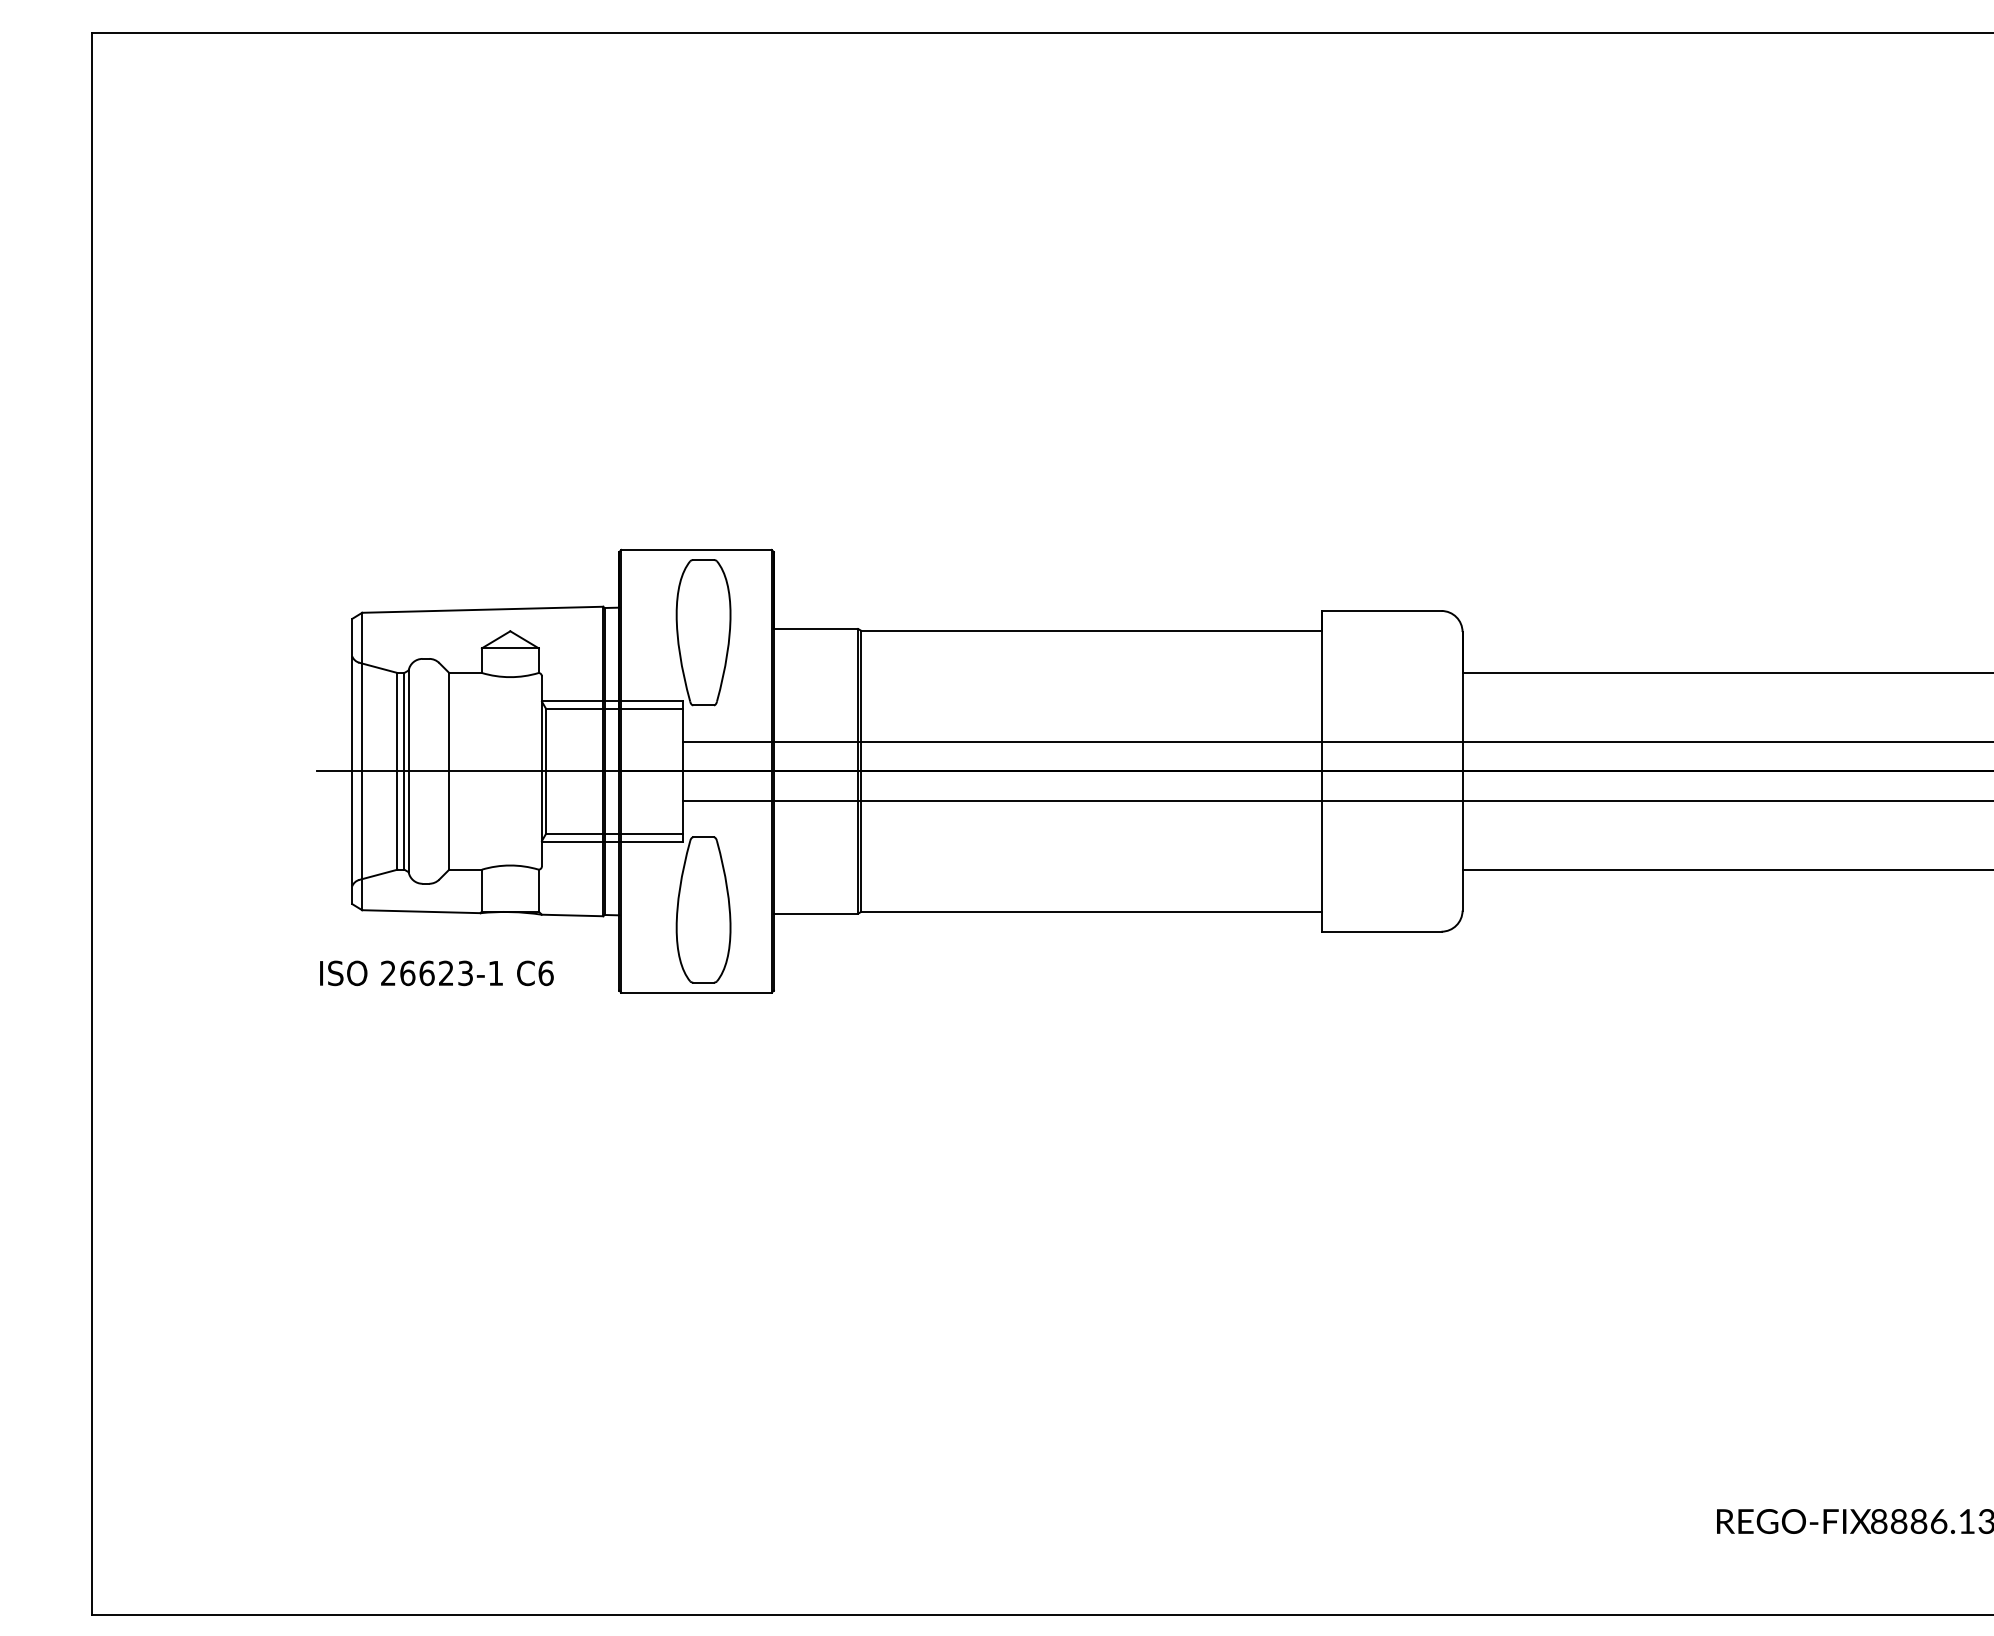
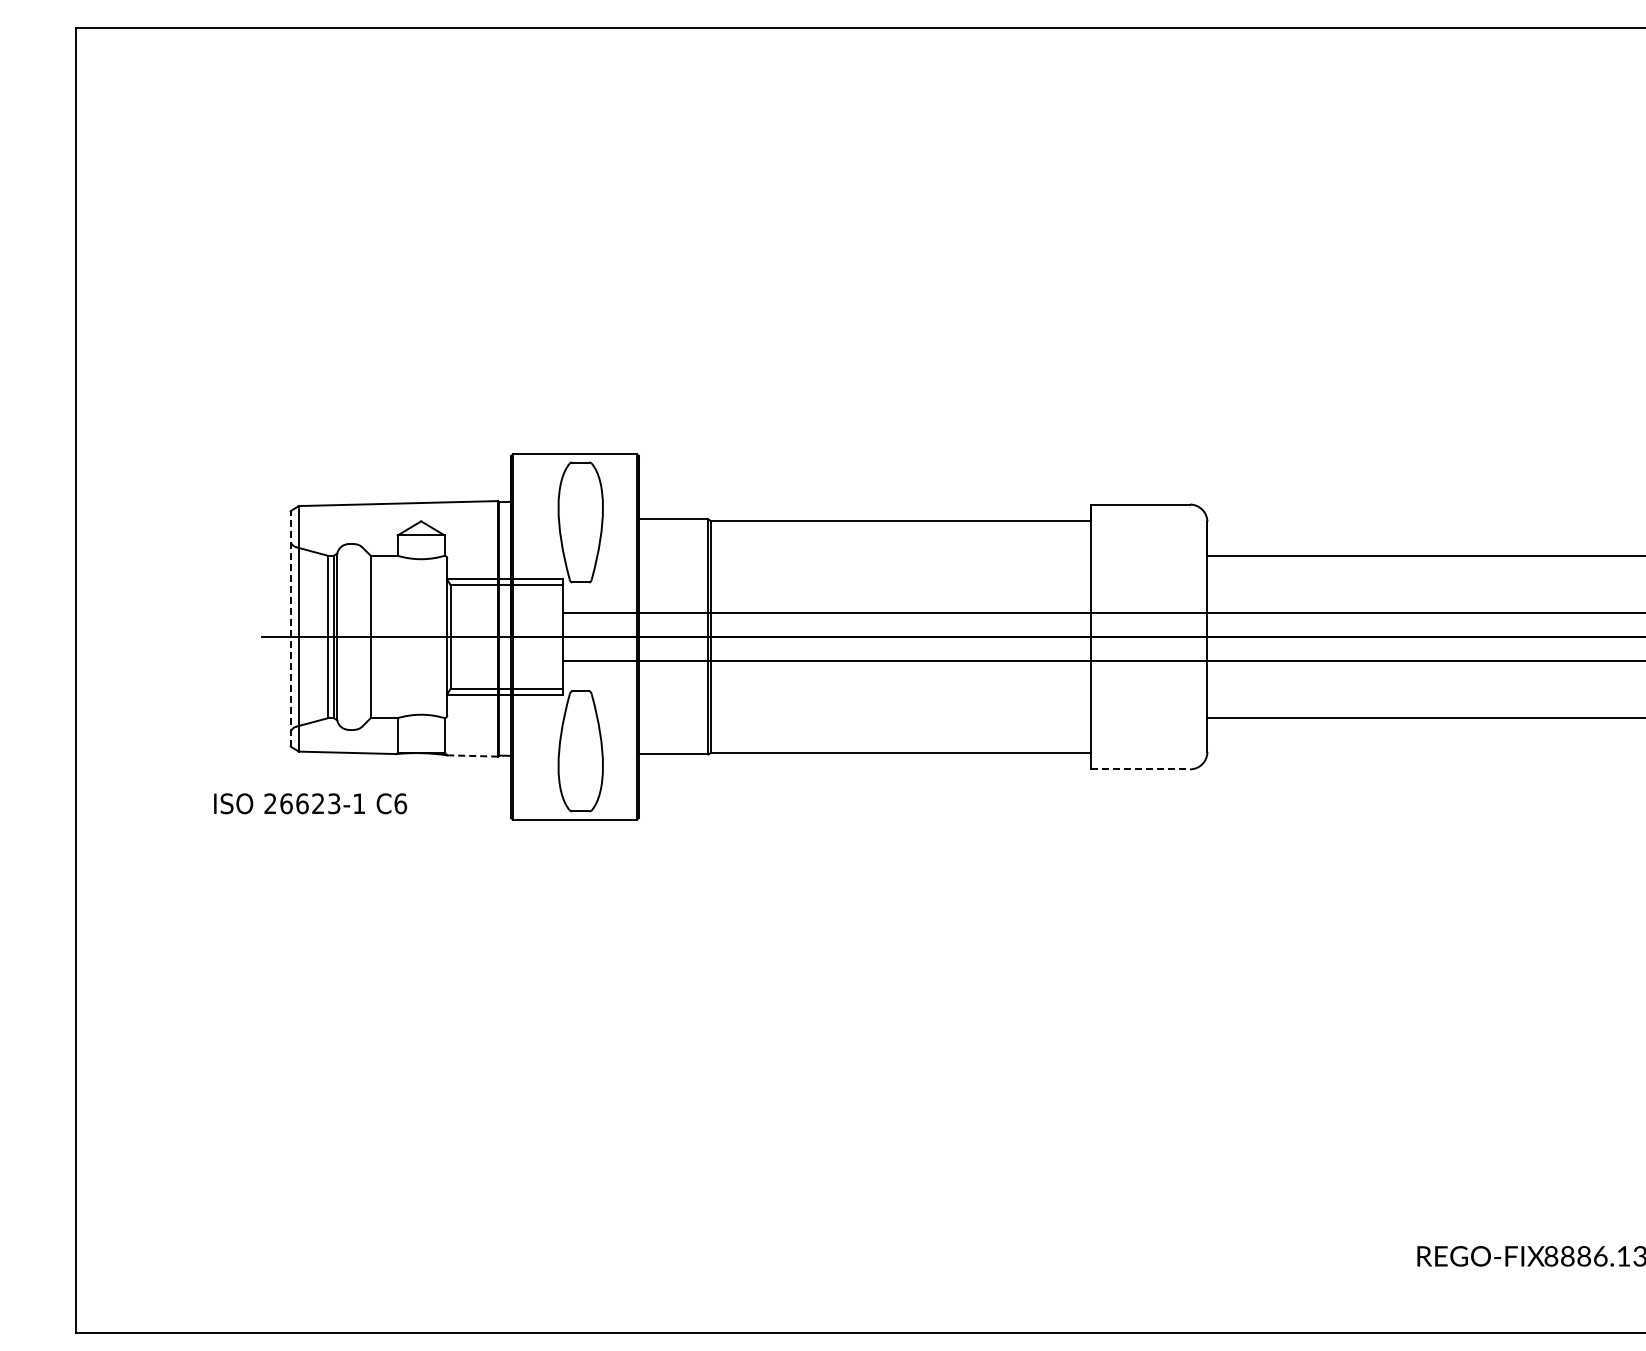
line: (352, 761) -> (290, 628), solid -> dashed
line: (573, 914) -> (473, 755), solid -> dashed
line: (1382, 931) -> (1141, 769), solid -> dashed
text: (436, 973) -> (310, 803), moved

